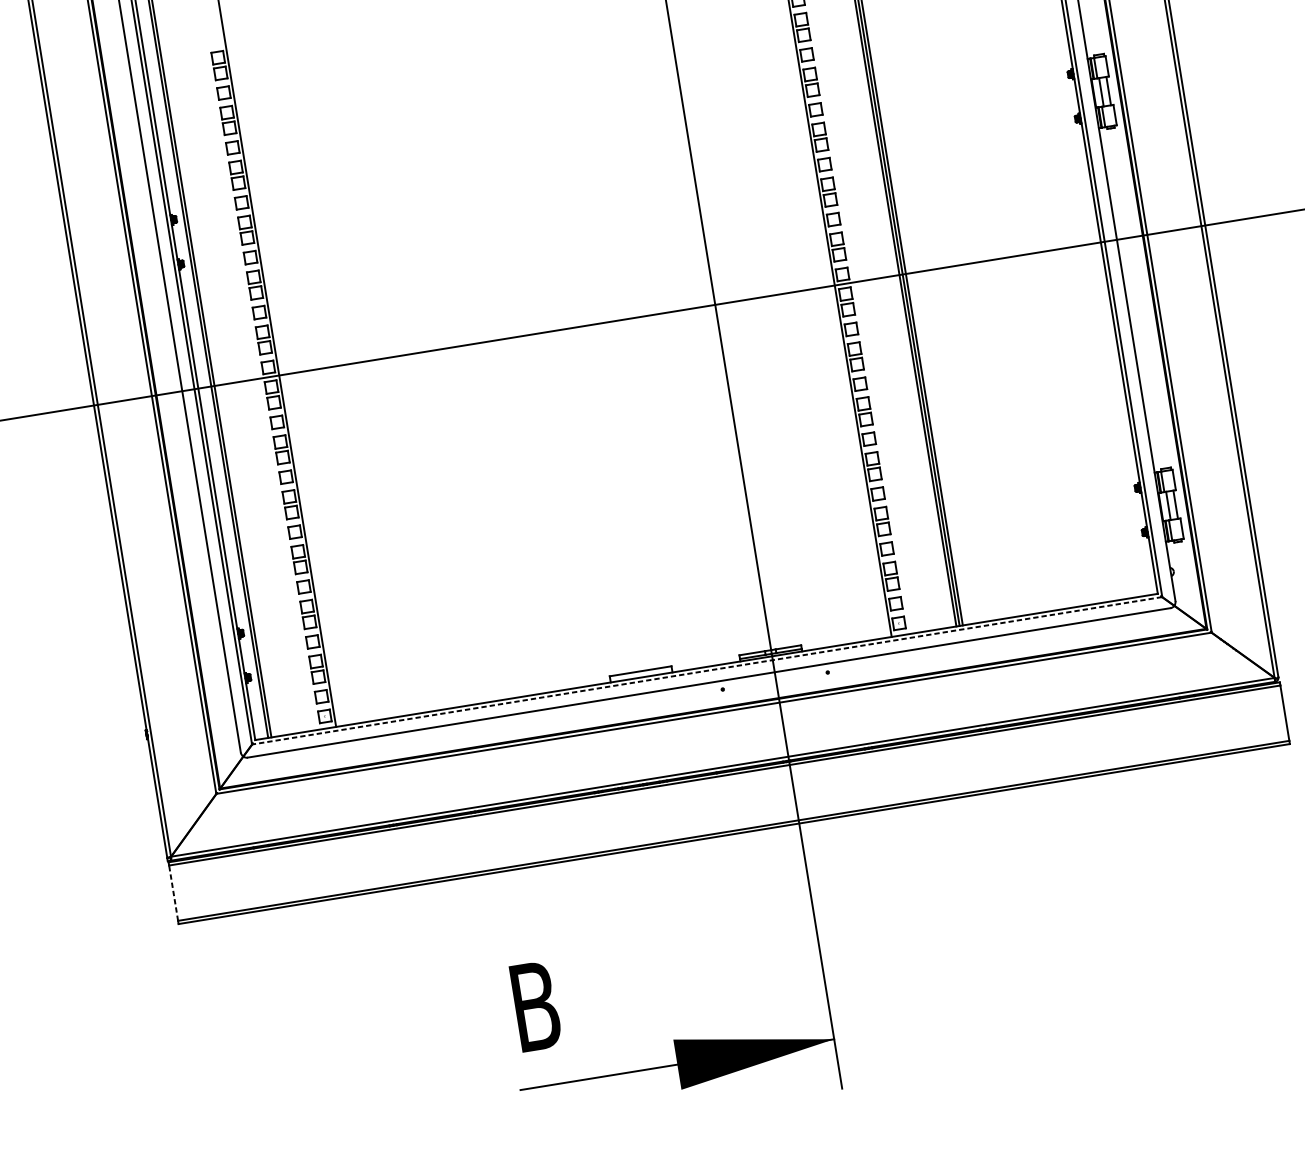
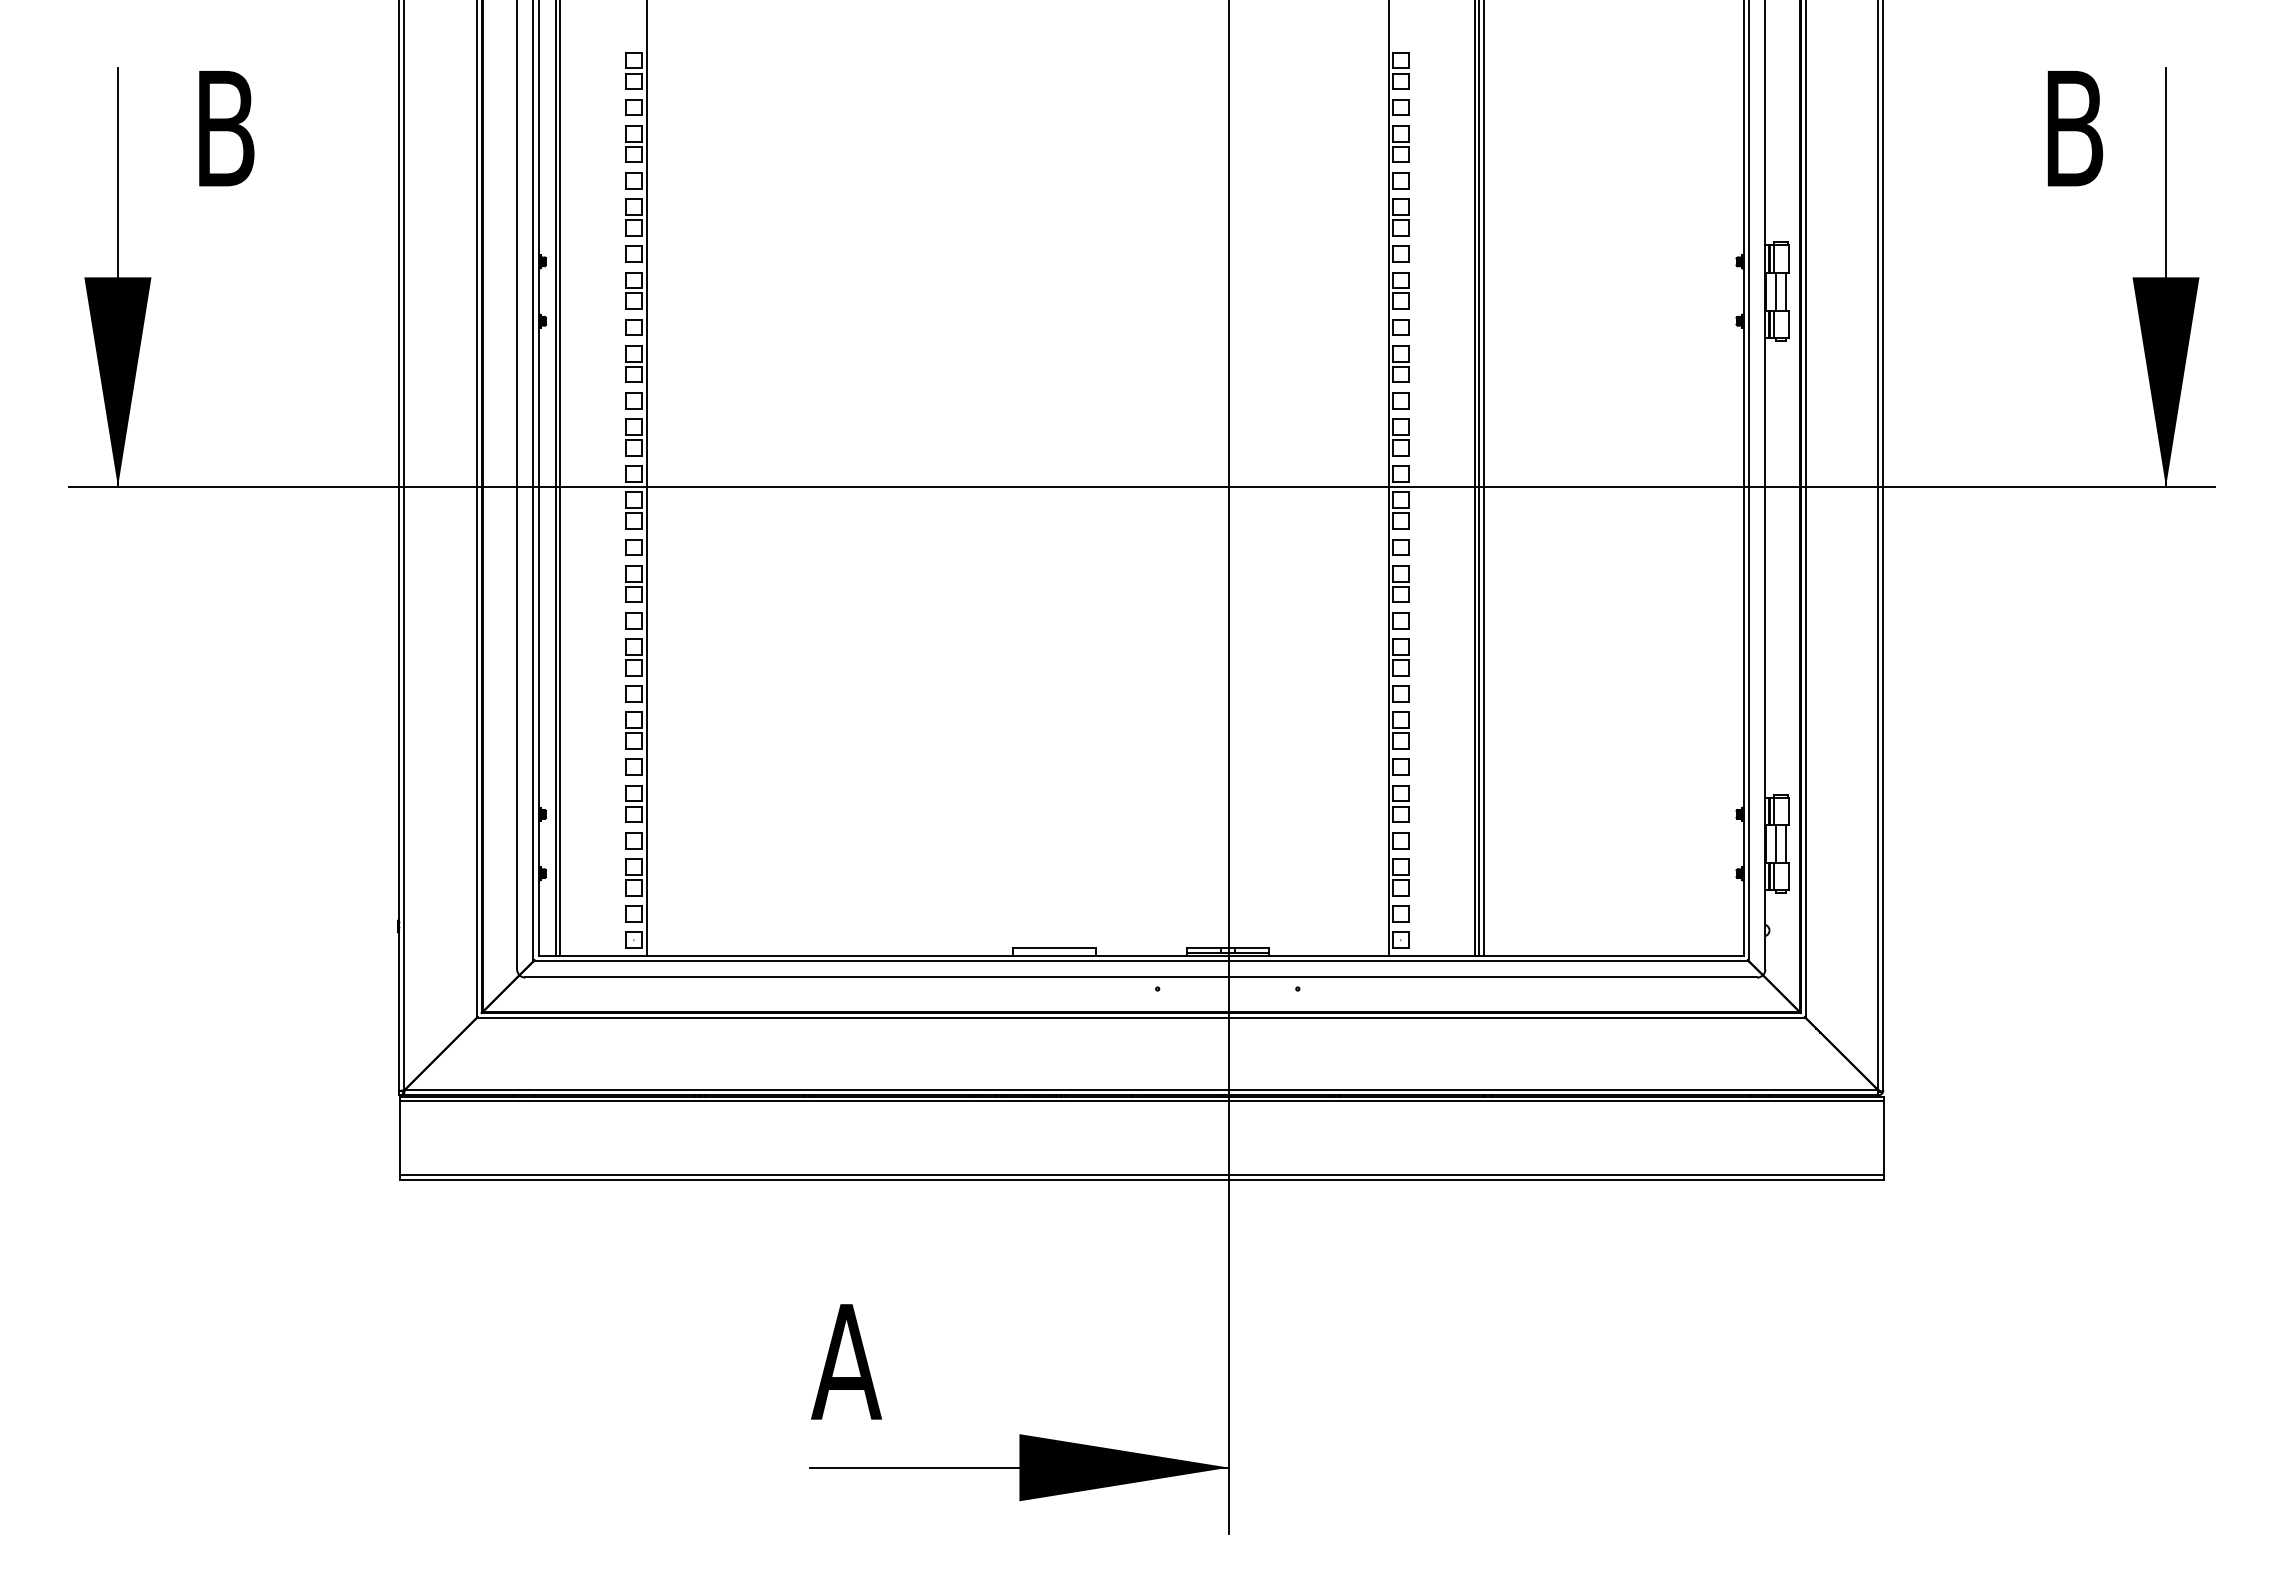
line: (706, 671) -> (1140, 961), dashed -> solid
line: (174, 893) -> (400, 1138), dashed -> solid
text: (535, 1006) -> (846, 1361), B -> A

